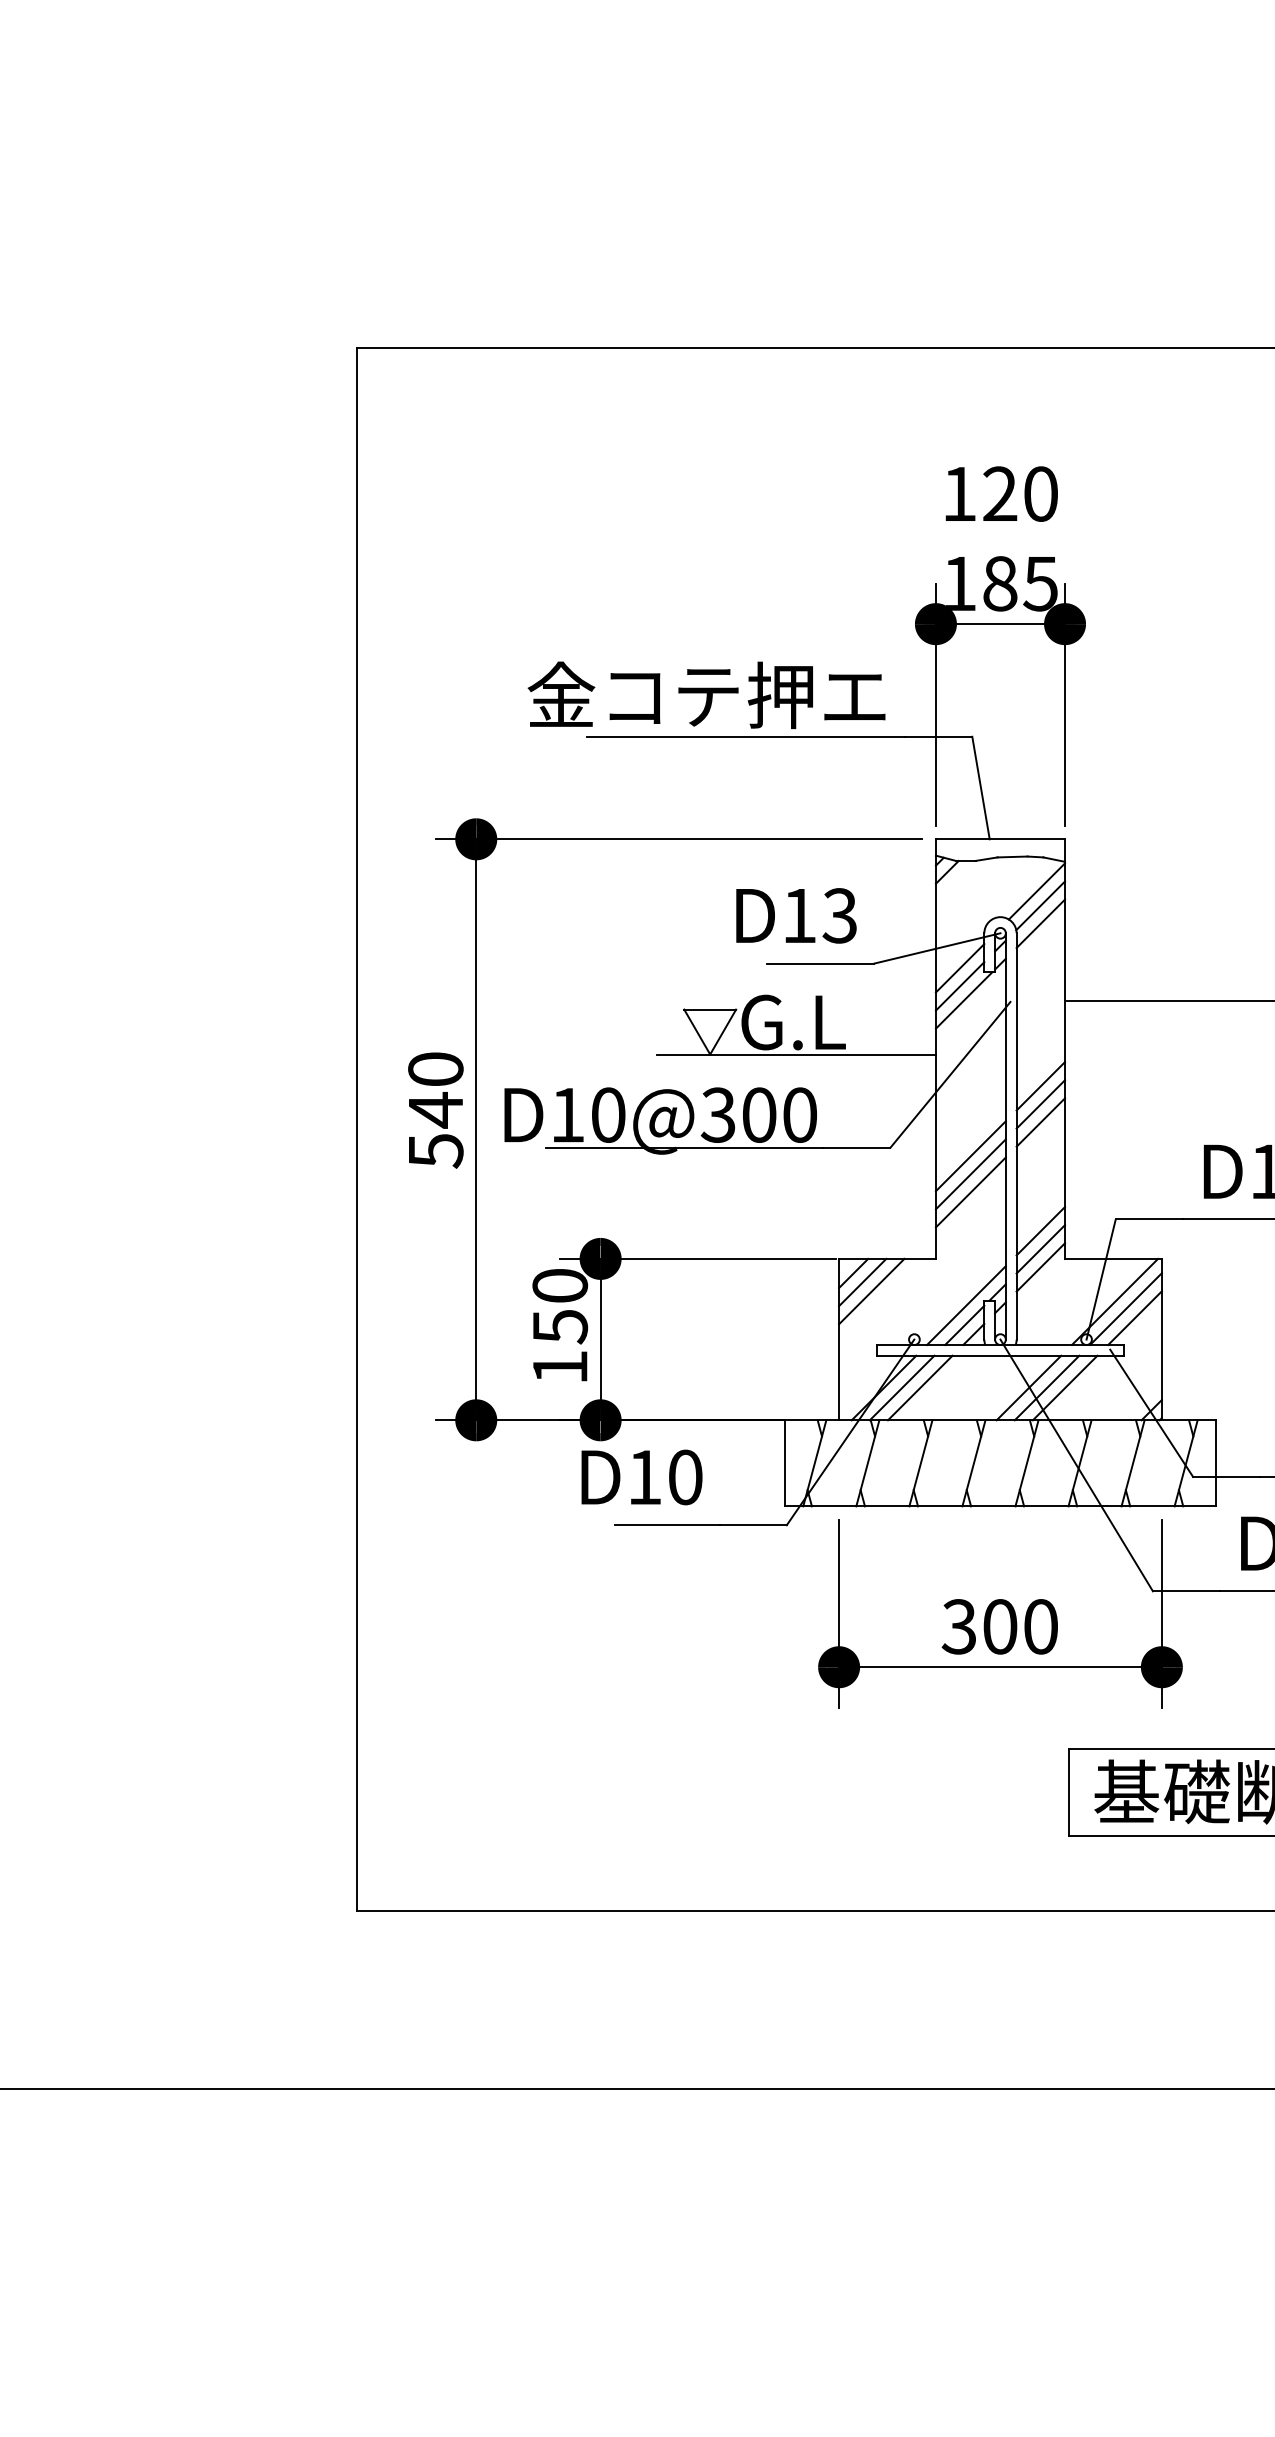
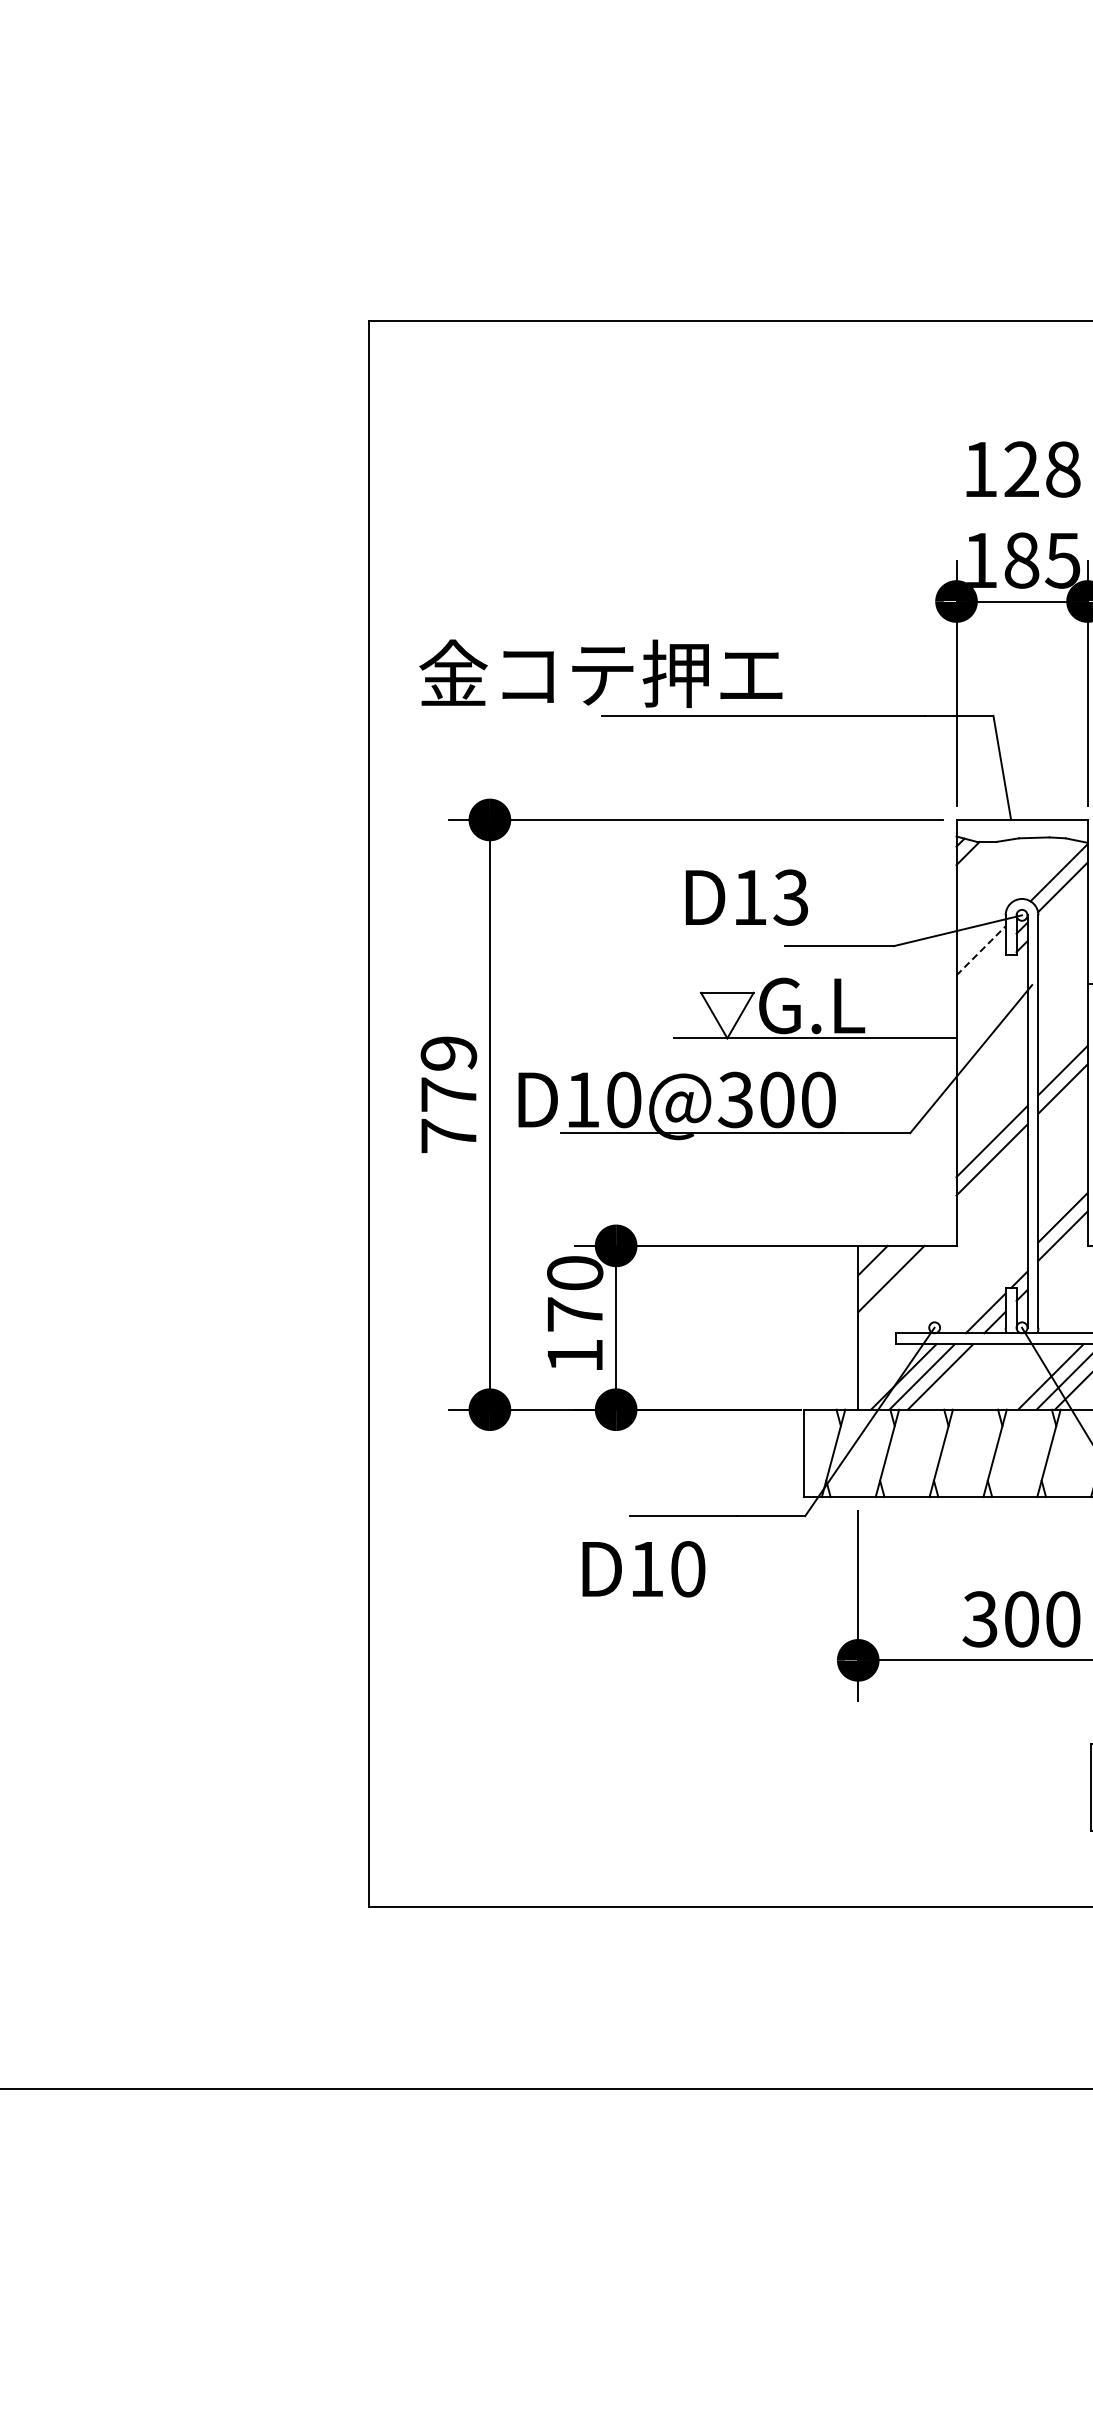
text: (1041, 493) -> (1063, 468), 120 -> 128
text: (706, 694) -> (600, 672), moved
text: (796, 915) -> (746, 897), moved
line: (1040, 923) -> (1062, 905), removed
line: (960, 967) -> (981, 950), solid -> dashed
line: (959, 986) -> (980, 969), removed
line: (963, 1000) -> (984, 983), removed
text: (435, 1110) -> (448, 1095), 540 -> 779
line: (1040, 1122) -> (1062, 1107), removed
line: (970, 1192) -> (991, 1178), removed
line: (1040, 1267) -> (1062, 1254), removed
line: (862, 1282) -> (881, 1269), removed
line: (966, 1305) -> (987, 1293), removed
text: (560, 1326) -> (575, 1314), 150 -> 170
text: (641, 1477) -> (643, 1569), moved

